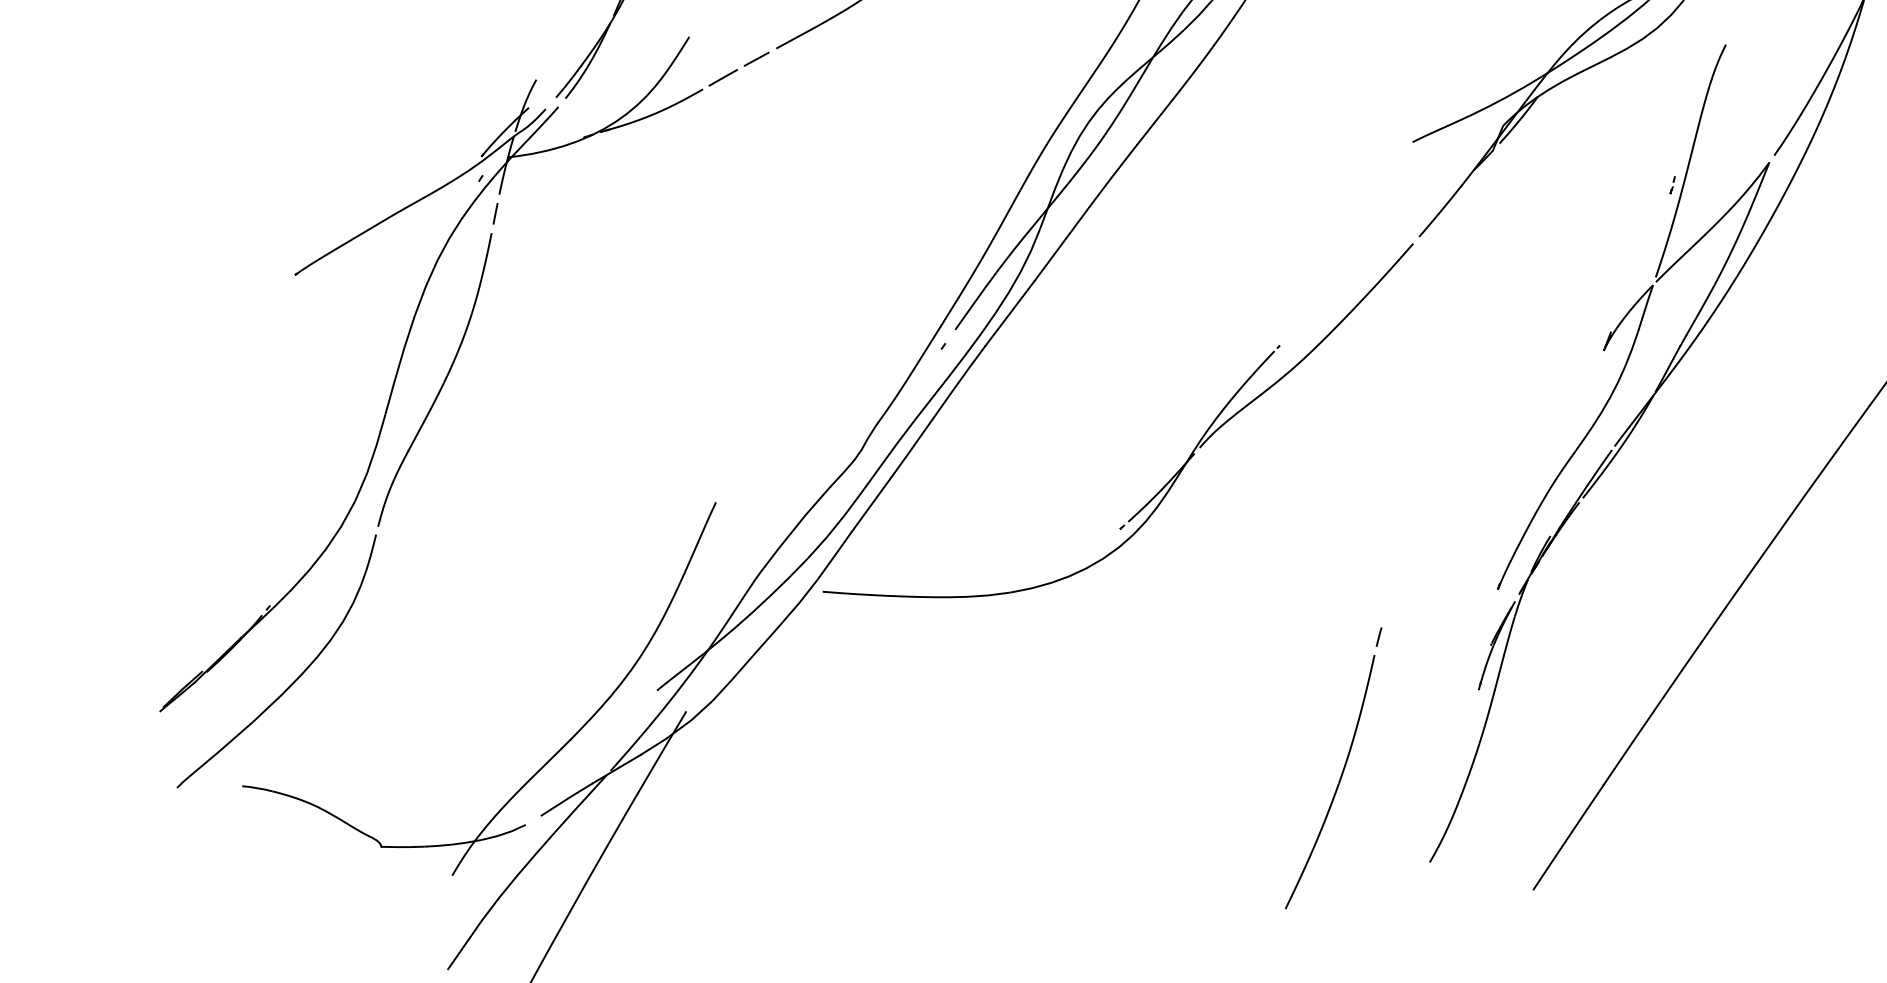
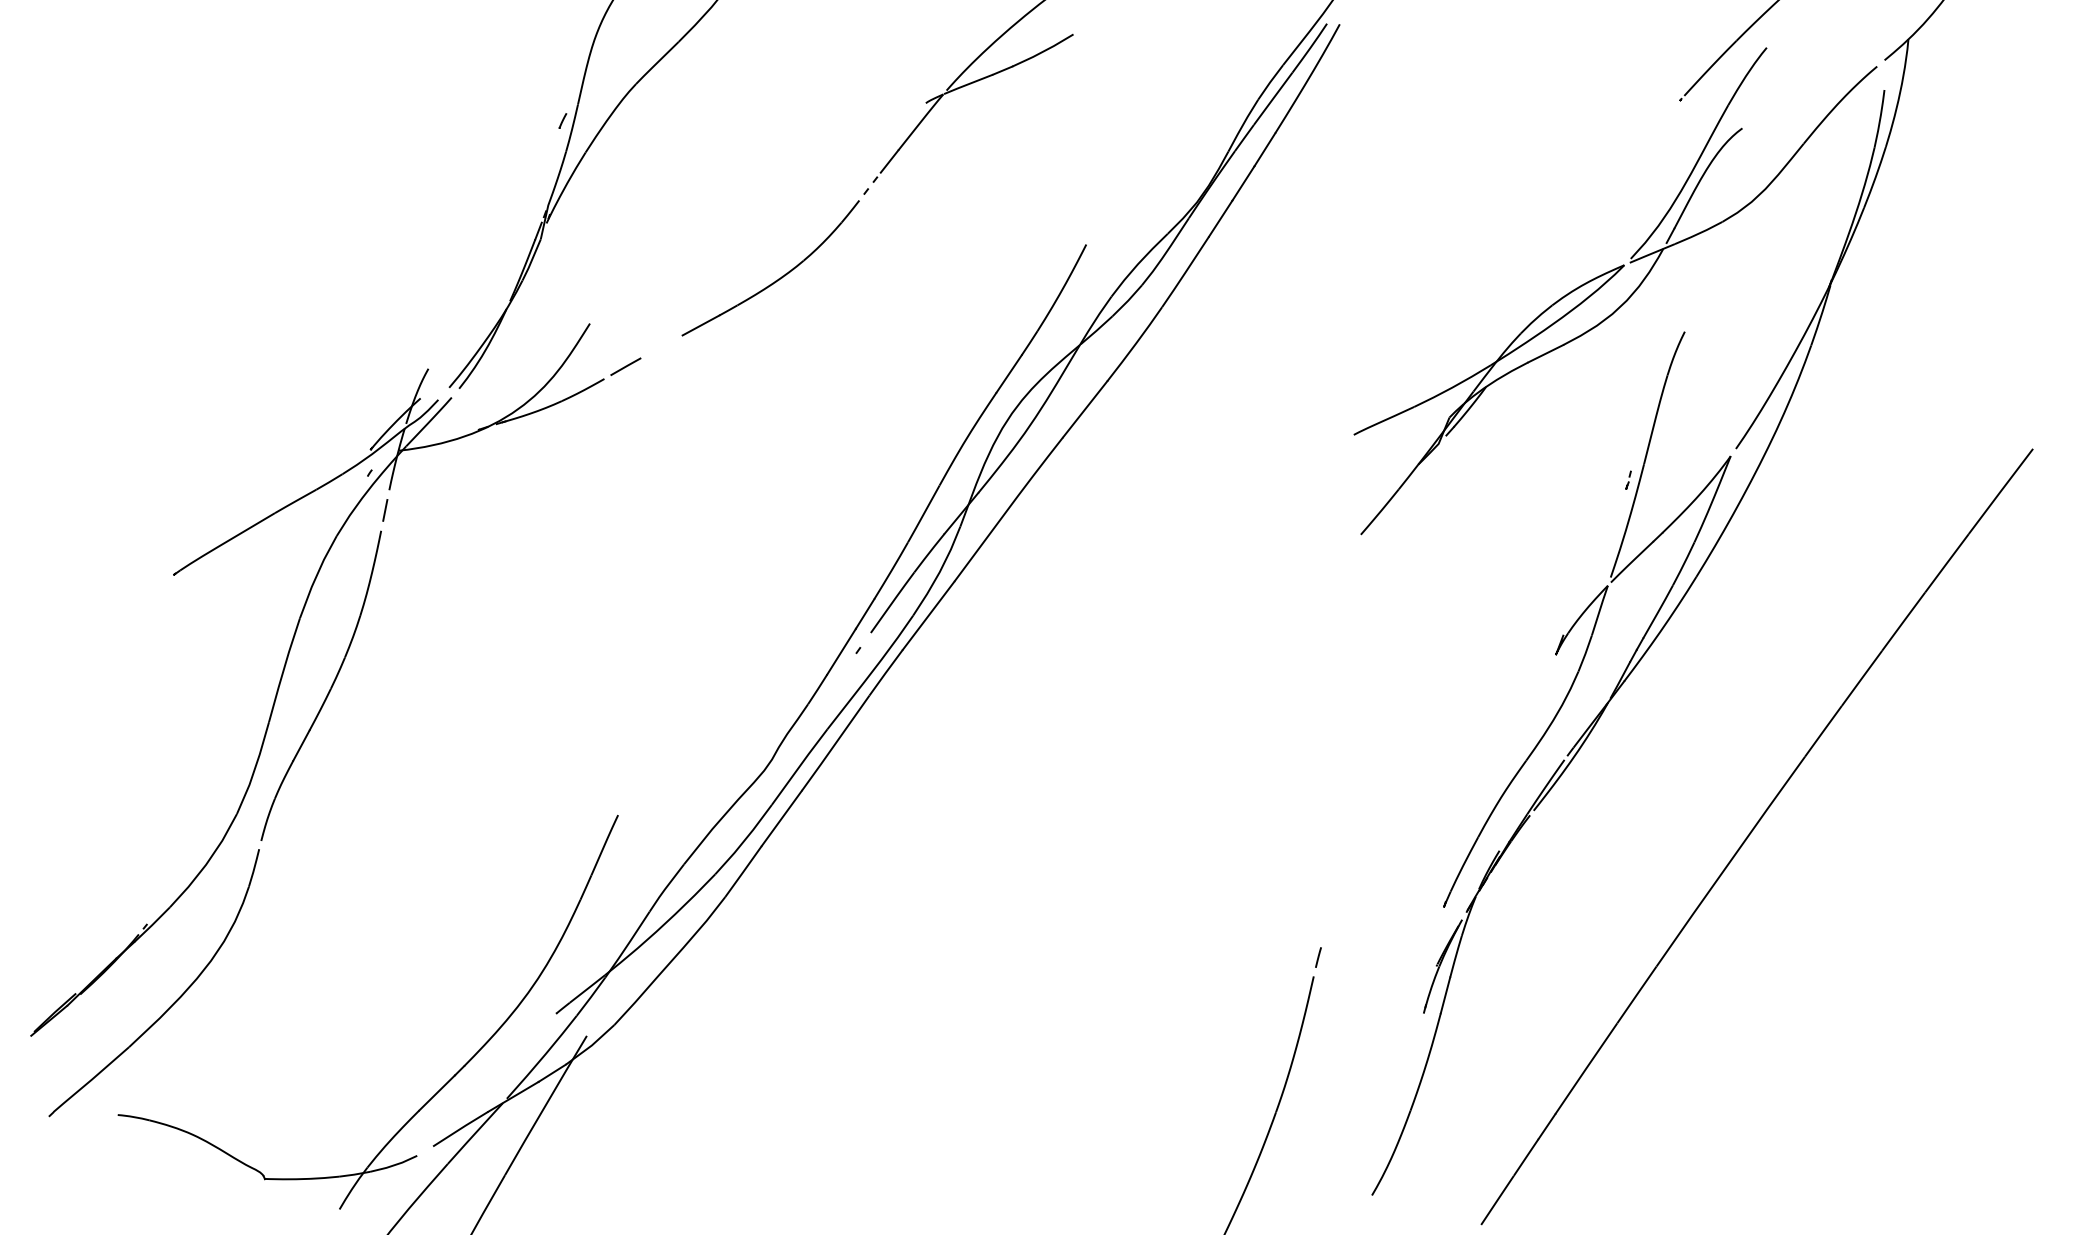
line: (756, 59) -> (660, 347), removed
part: (1173, 475) -> (1101, 786), removed

